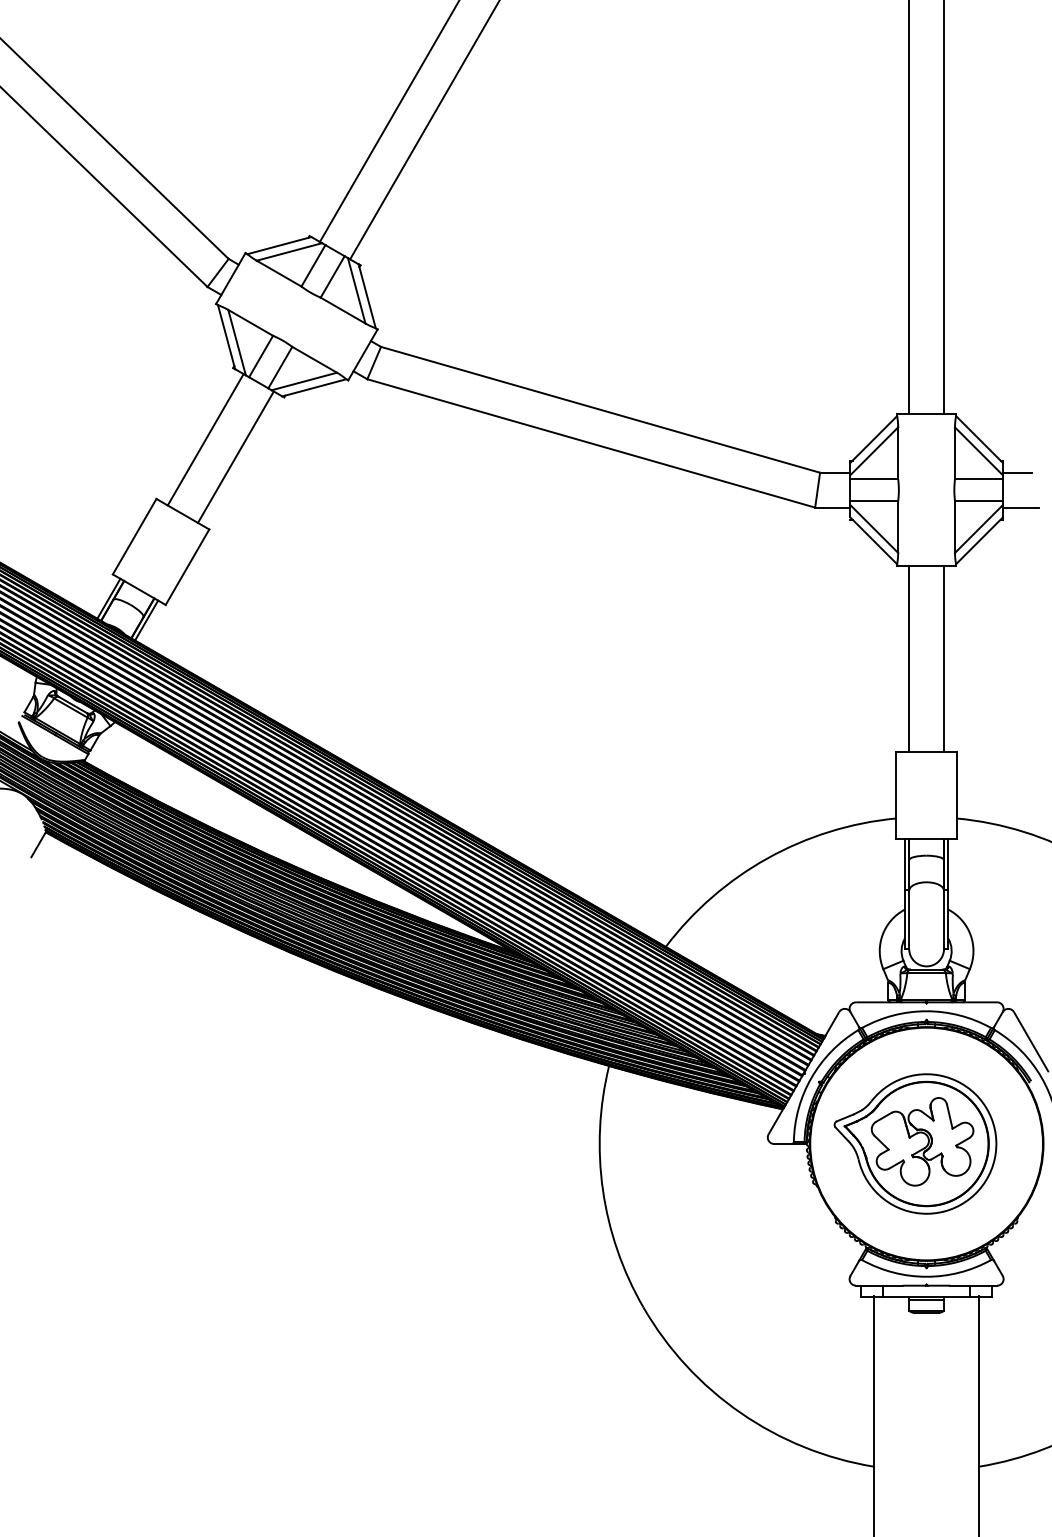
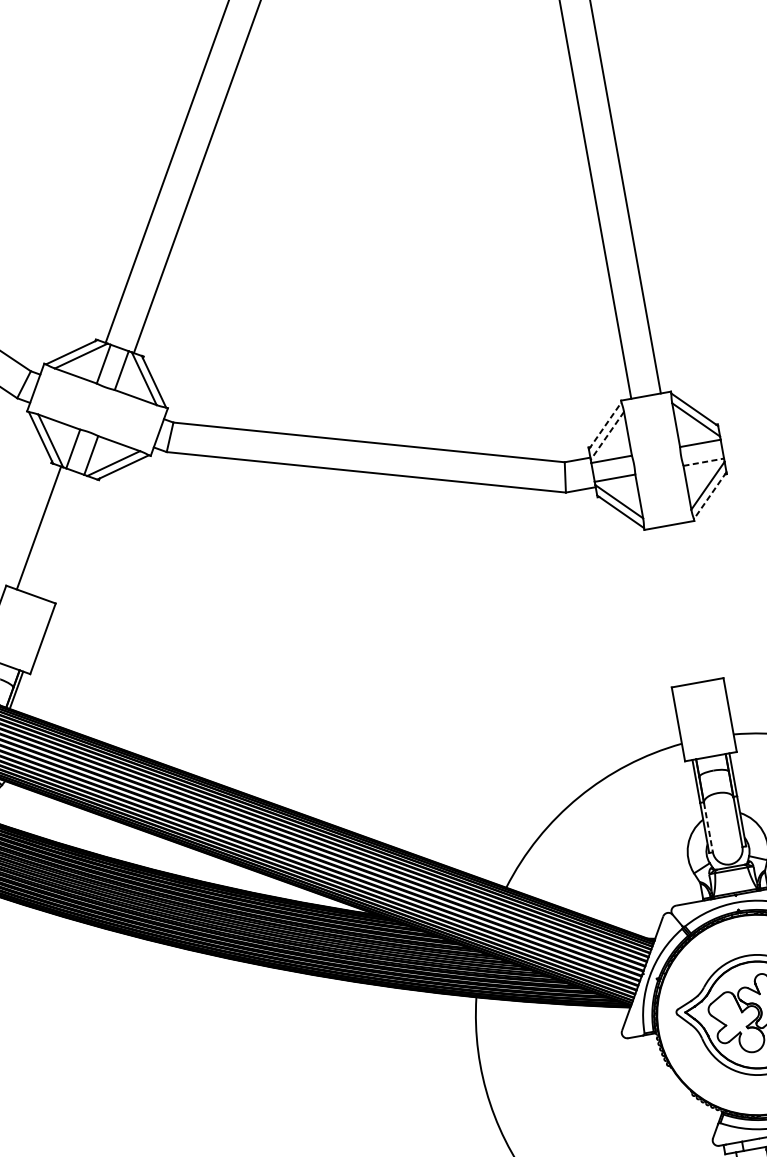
line: (874, 439) -> (605, 425), solid -> dashed
line: (874, 451) -> (607, 435), solid -> dashed
line: (235, 456) -> (66, 537), removed
line: (1017, 472) -> (732, 431), removed
line: (978, 501) -> (703, 462), solid -> dashed
line: (1020, 507) -> (739, 461), removed
line: (979, 541) -> (710, 496), solid -> dashed
line: (909, 659) -> (669, 606), removed
line: (944, 659) -> (698, 601), removed
line: (909, 920) -> (708, 828), solid -> dashed

